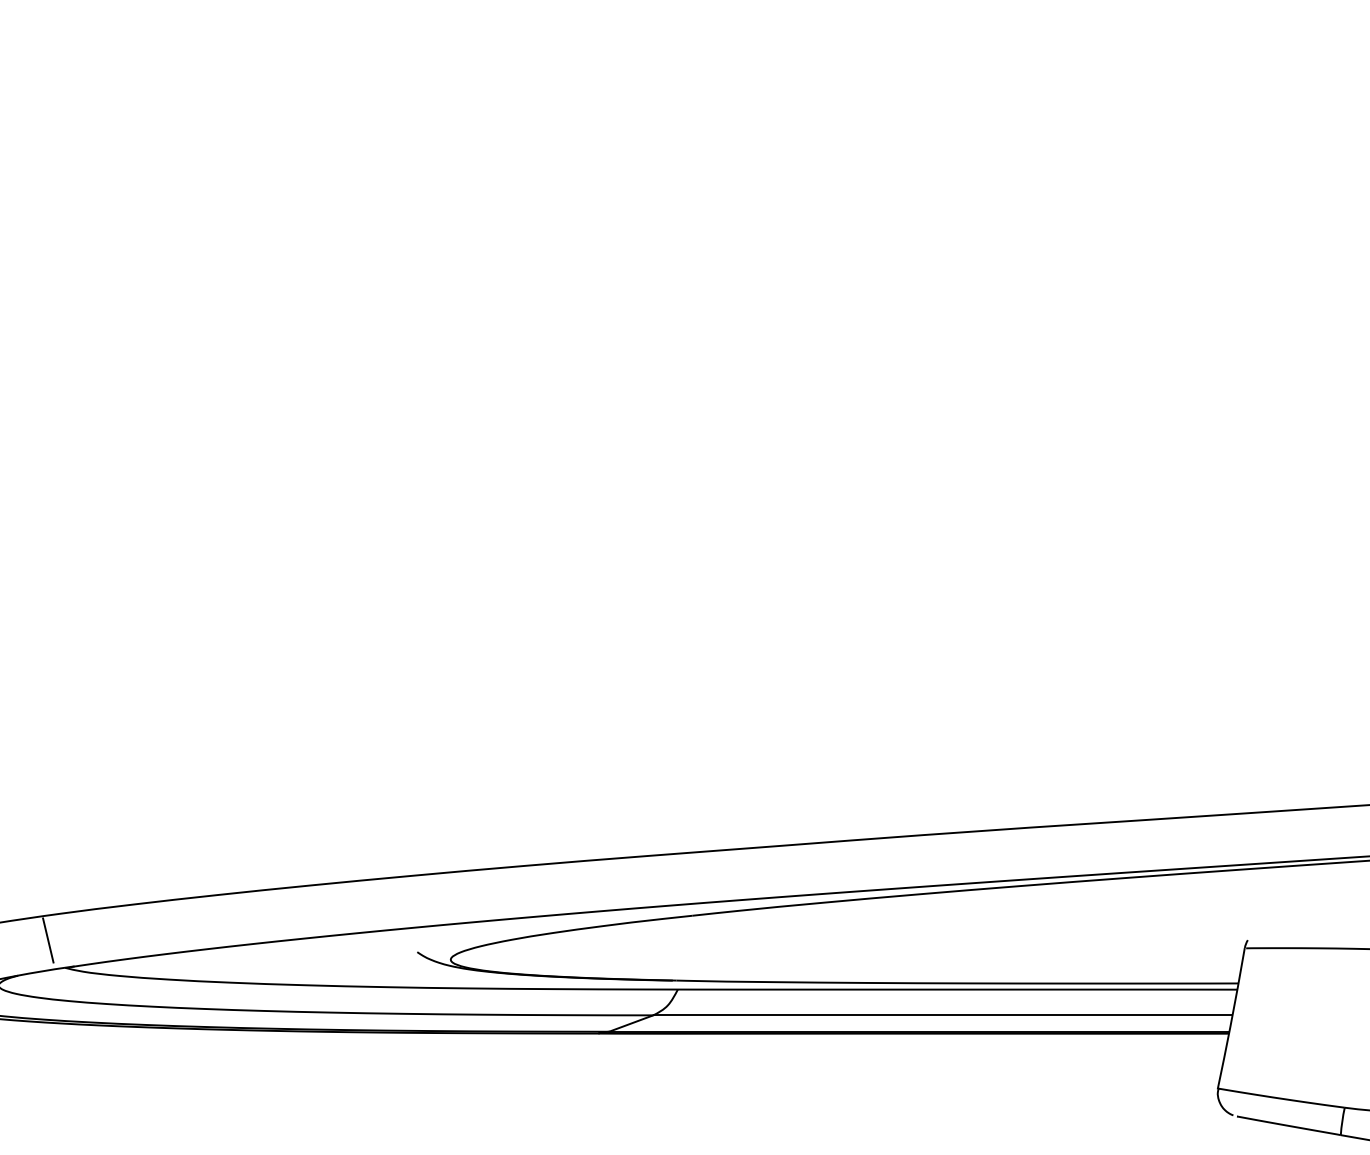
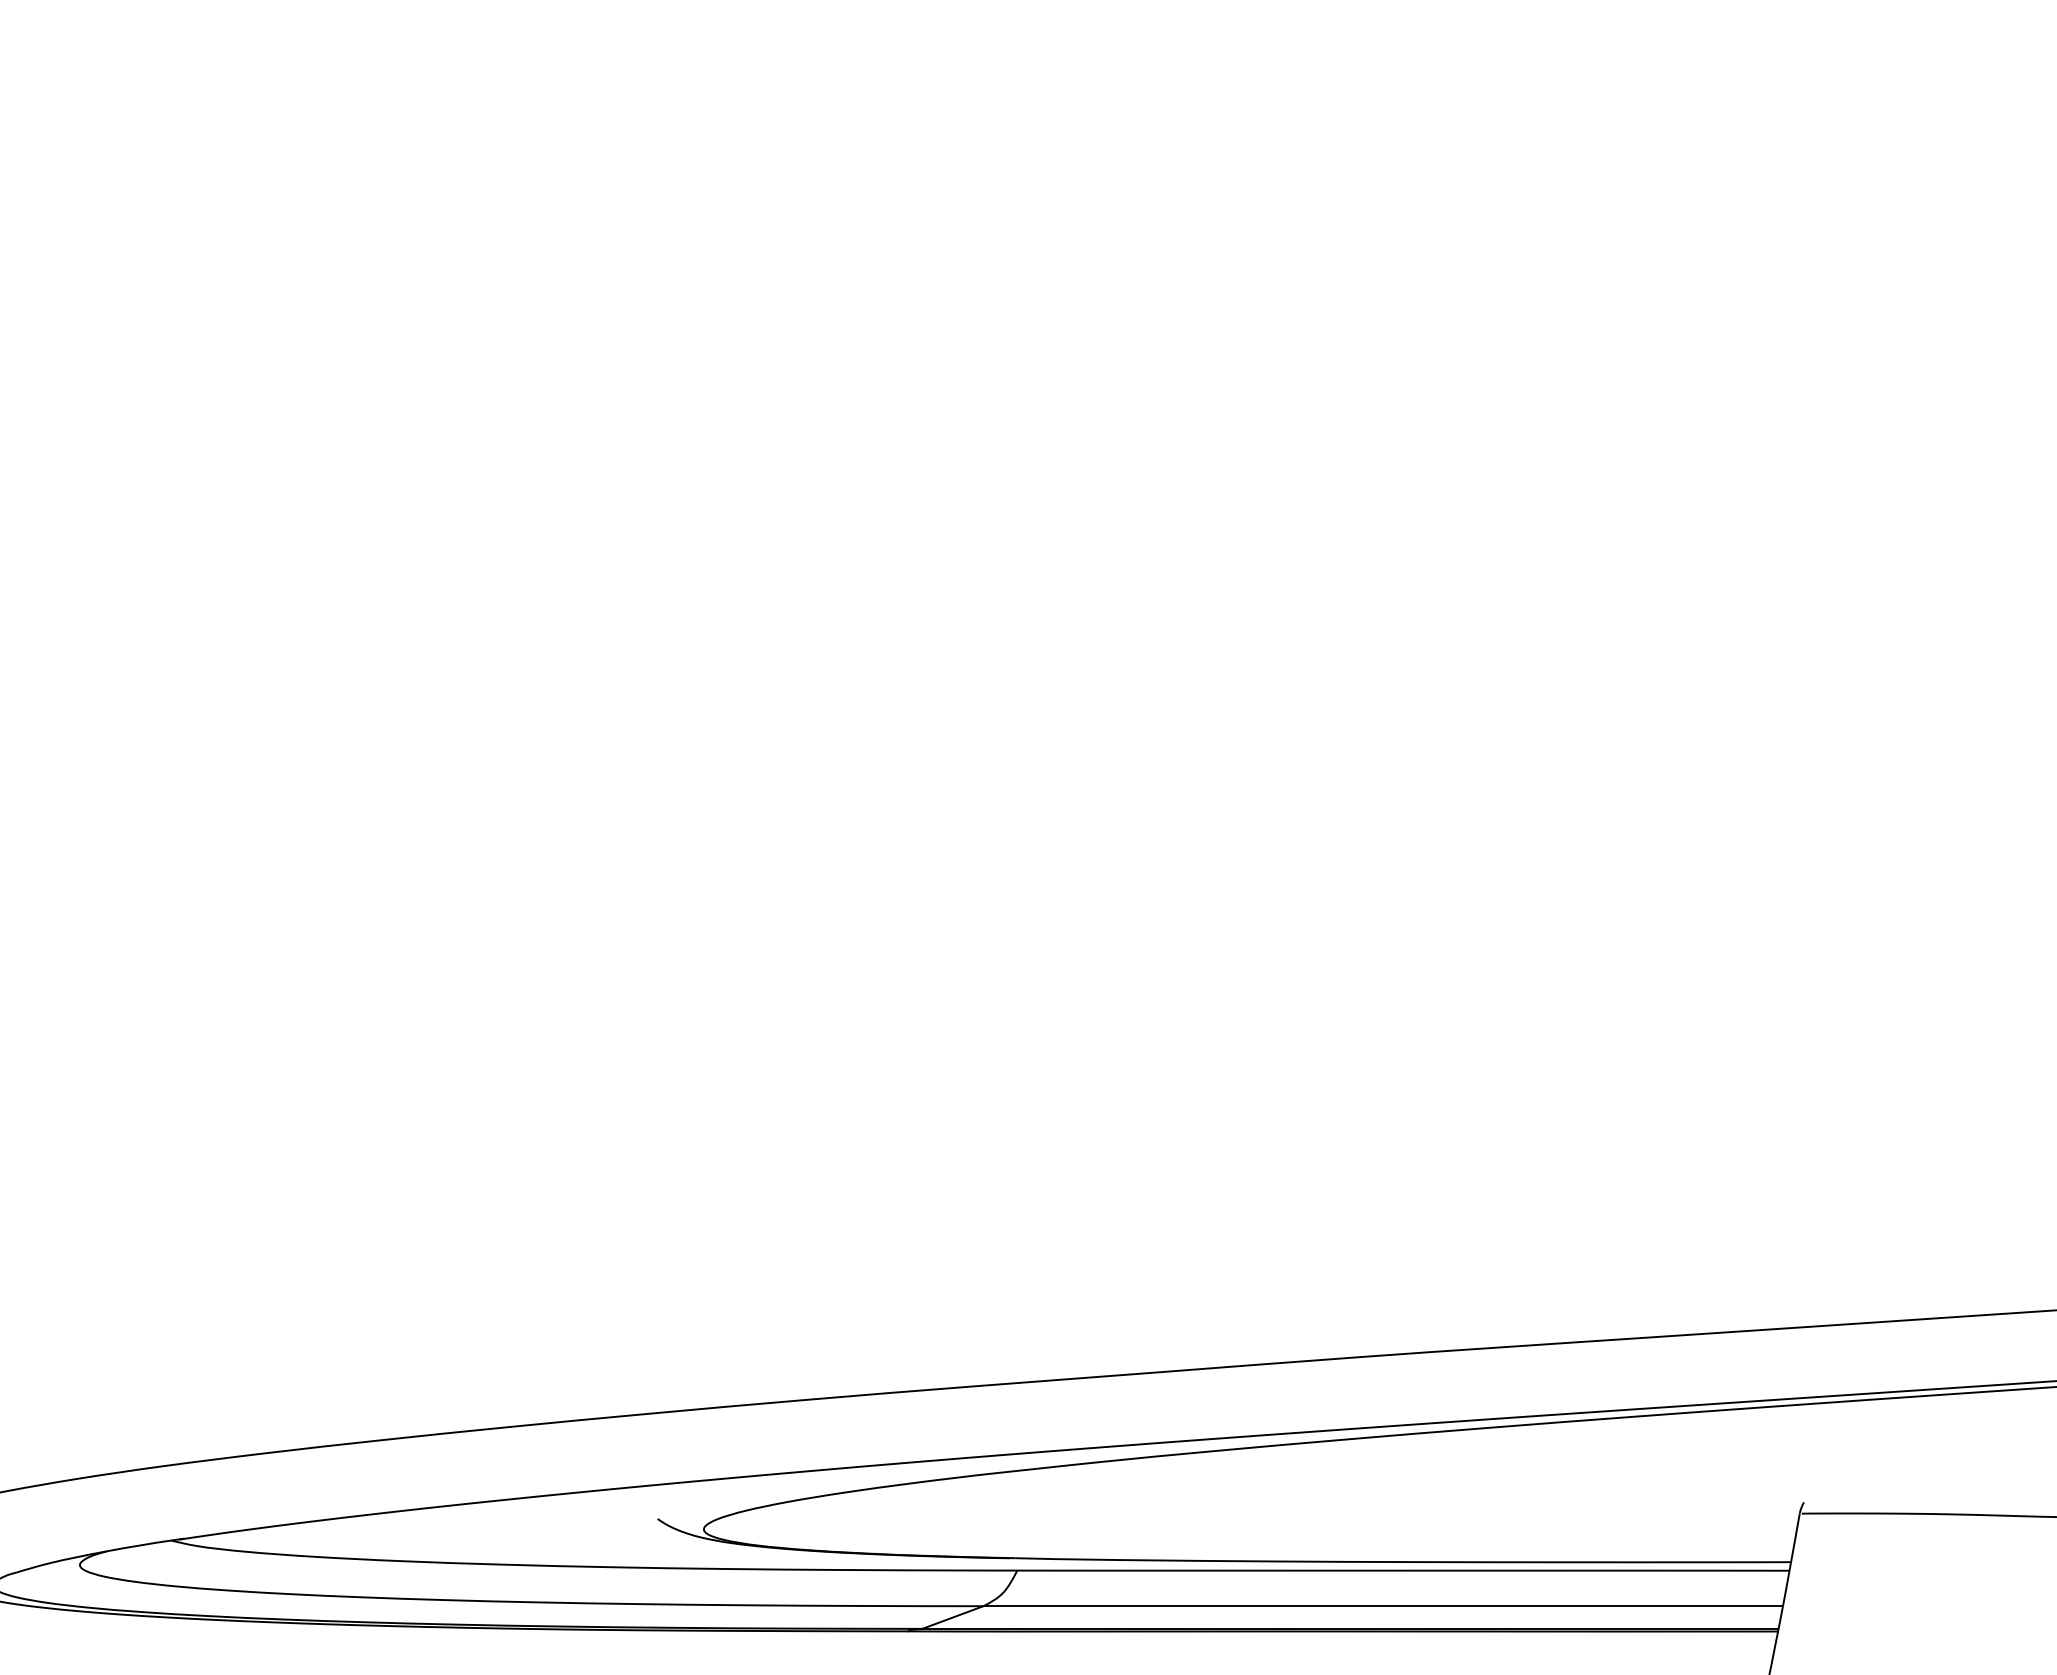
line: (48, 940) -> (148, 1502), removed

